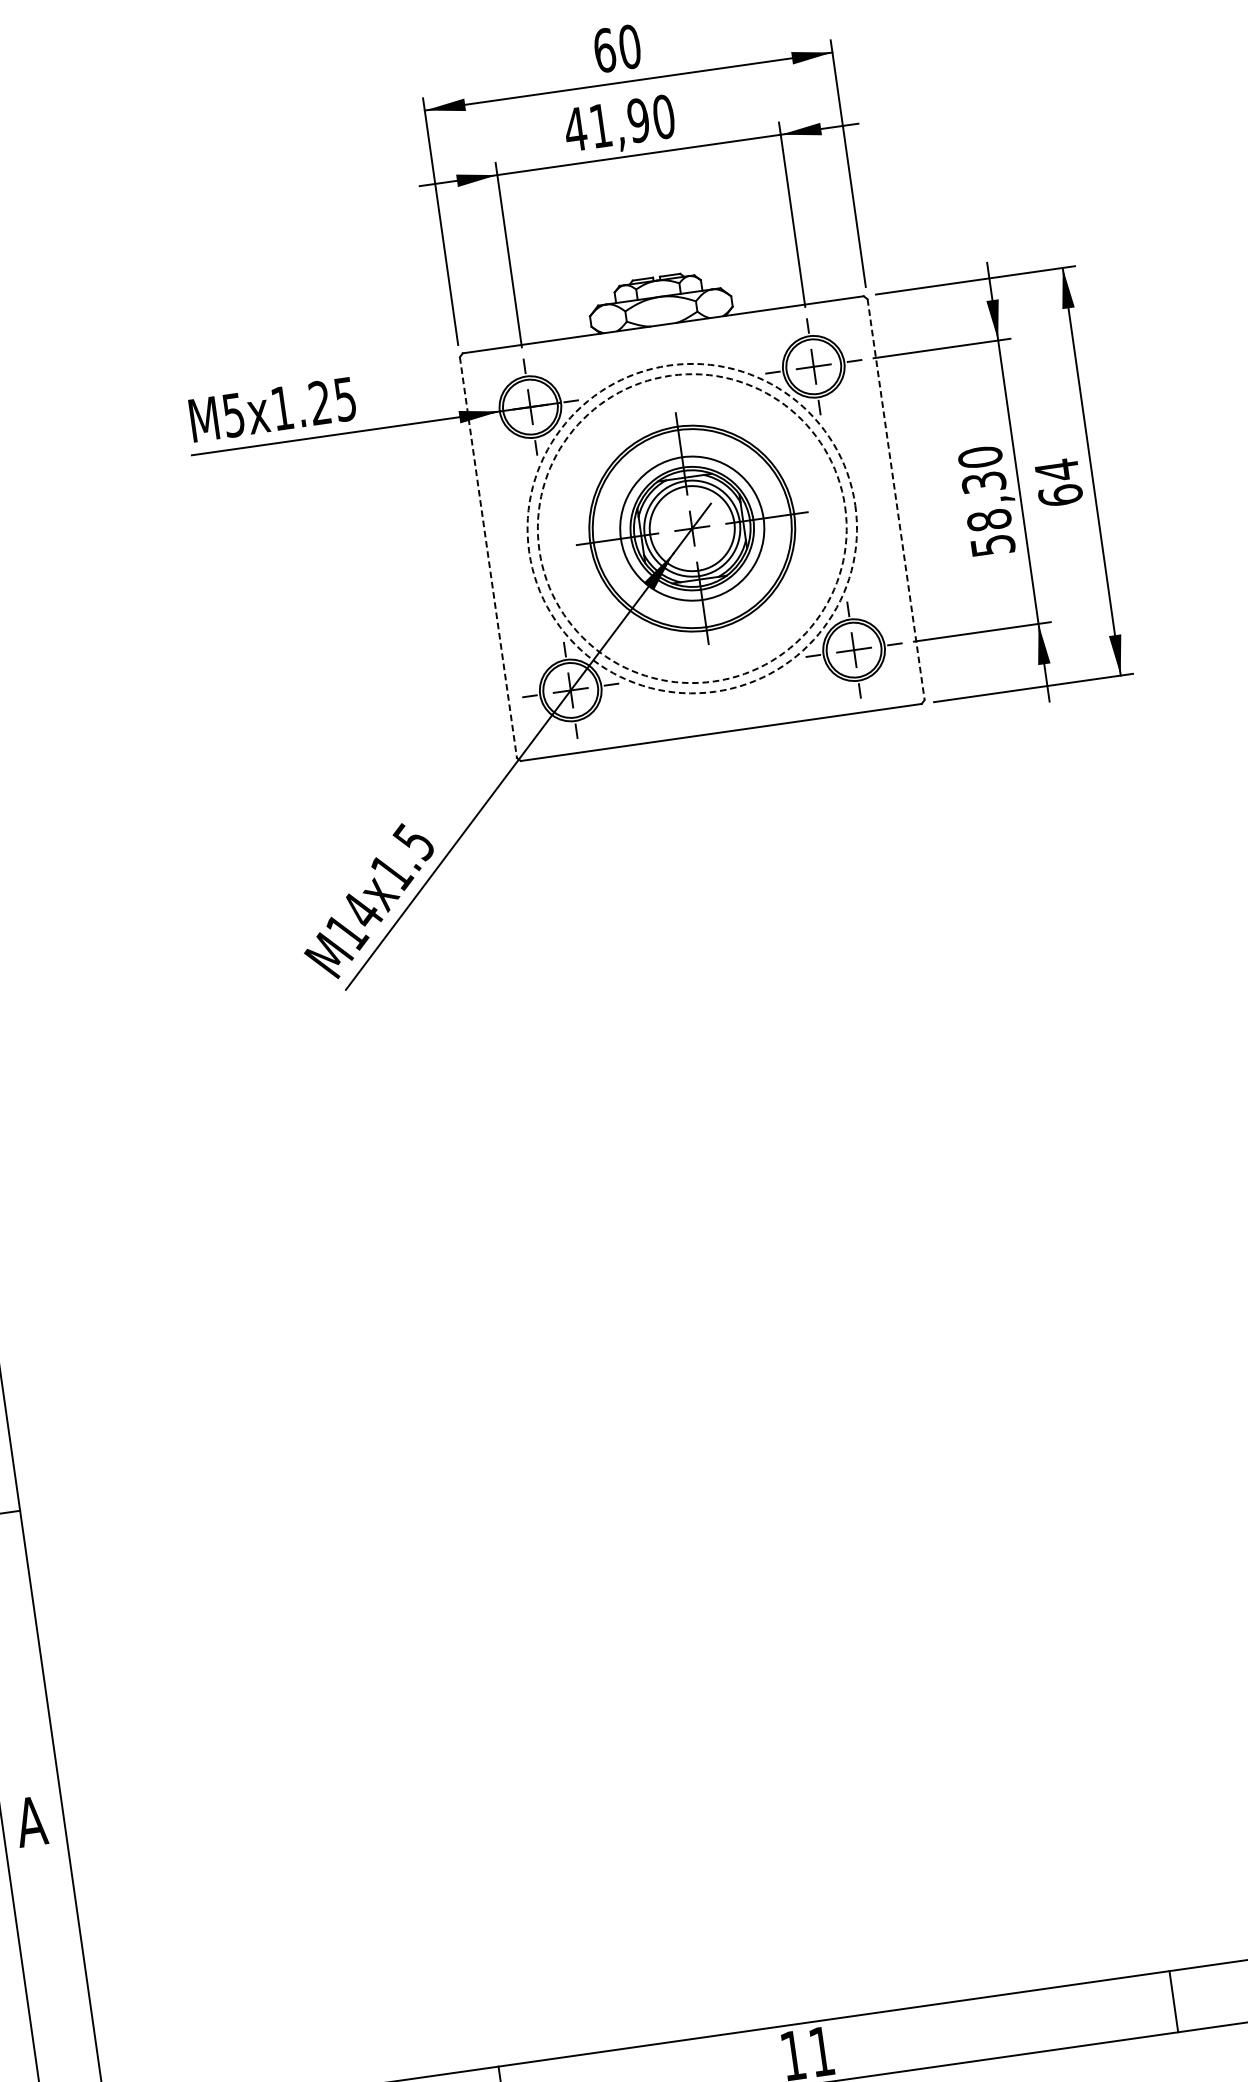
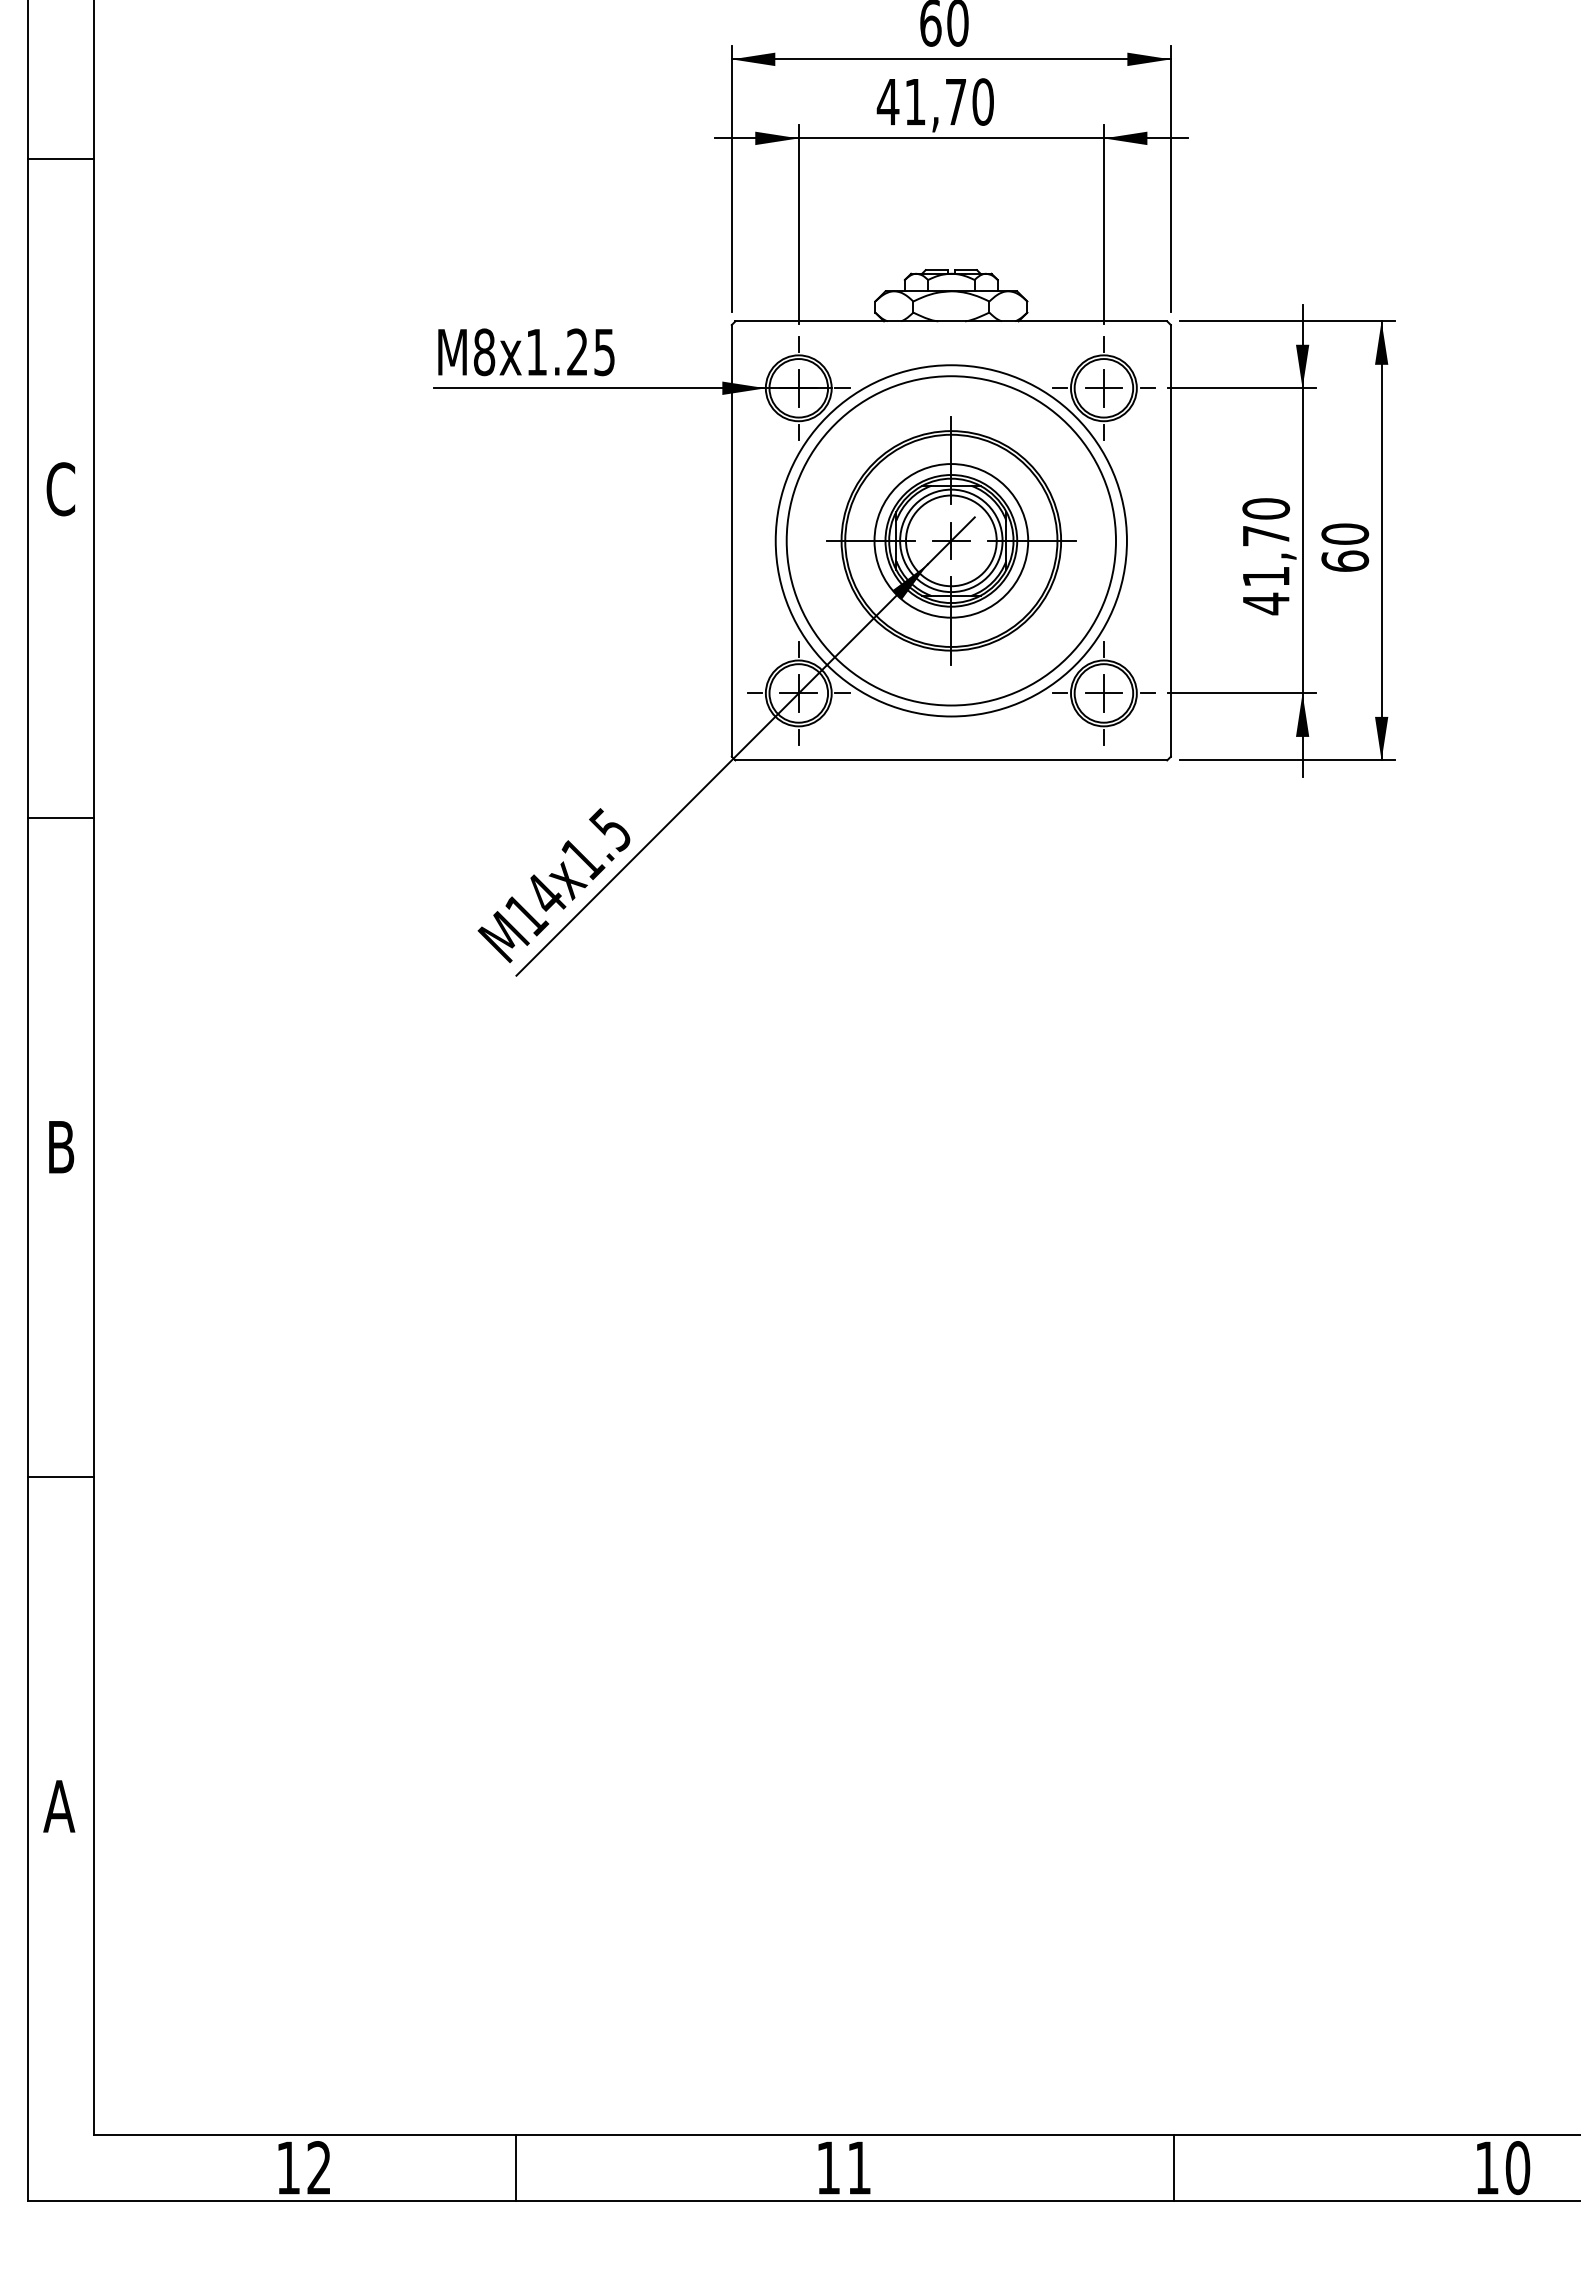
text: (638, 120) -> (955, 101), 41,90 -> 41,70
text: (233, 415) -> (484, 352), M5x1.25 -> M8x1.25
text: (1057, 470) -> (1345, 534), 64 -> 60
line: (895, 499) -> (1170, 540), dashed -> solid
text: (988, 514) -> (1266, 570), 58,30 -> 41,70
circle: (691, 528) -> (950, 540), dashed -> solid
circle: (692, 528) -> (951, 540), dashed -> solid
line: (488, 557) -> (731, 540), dashed -> solid
line: (1173, 2002) -> (1174, 2168), moved

